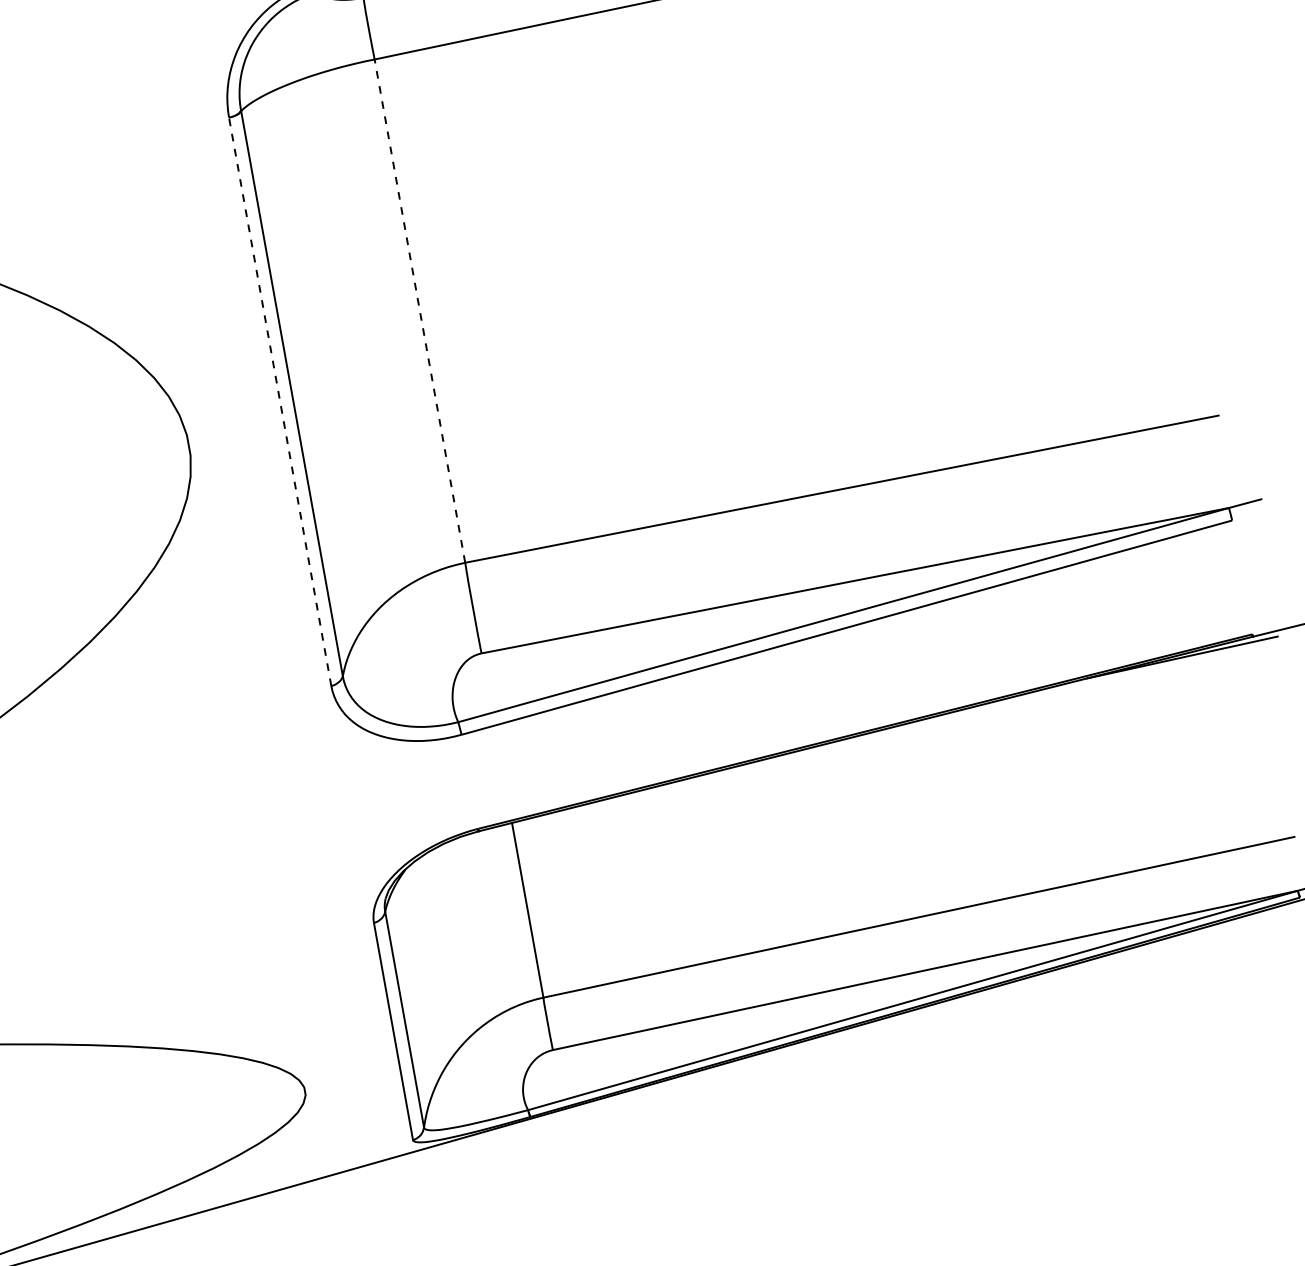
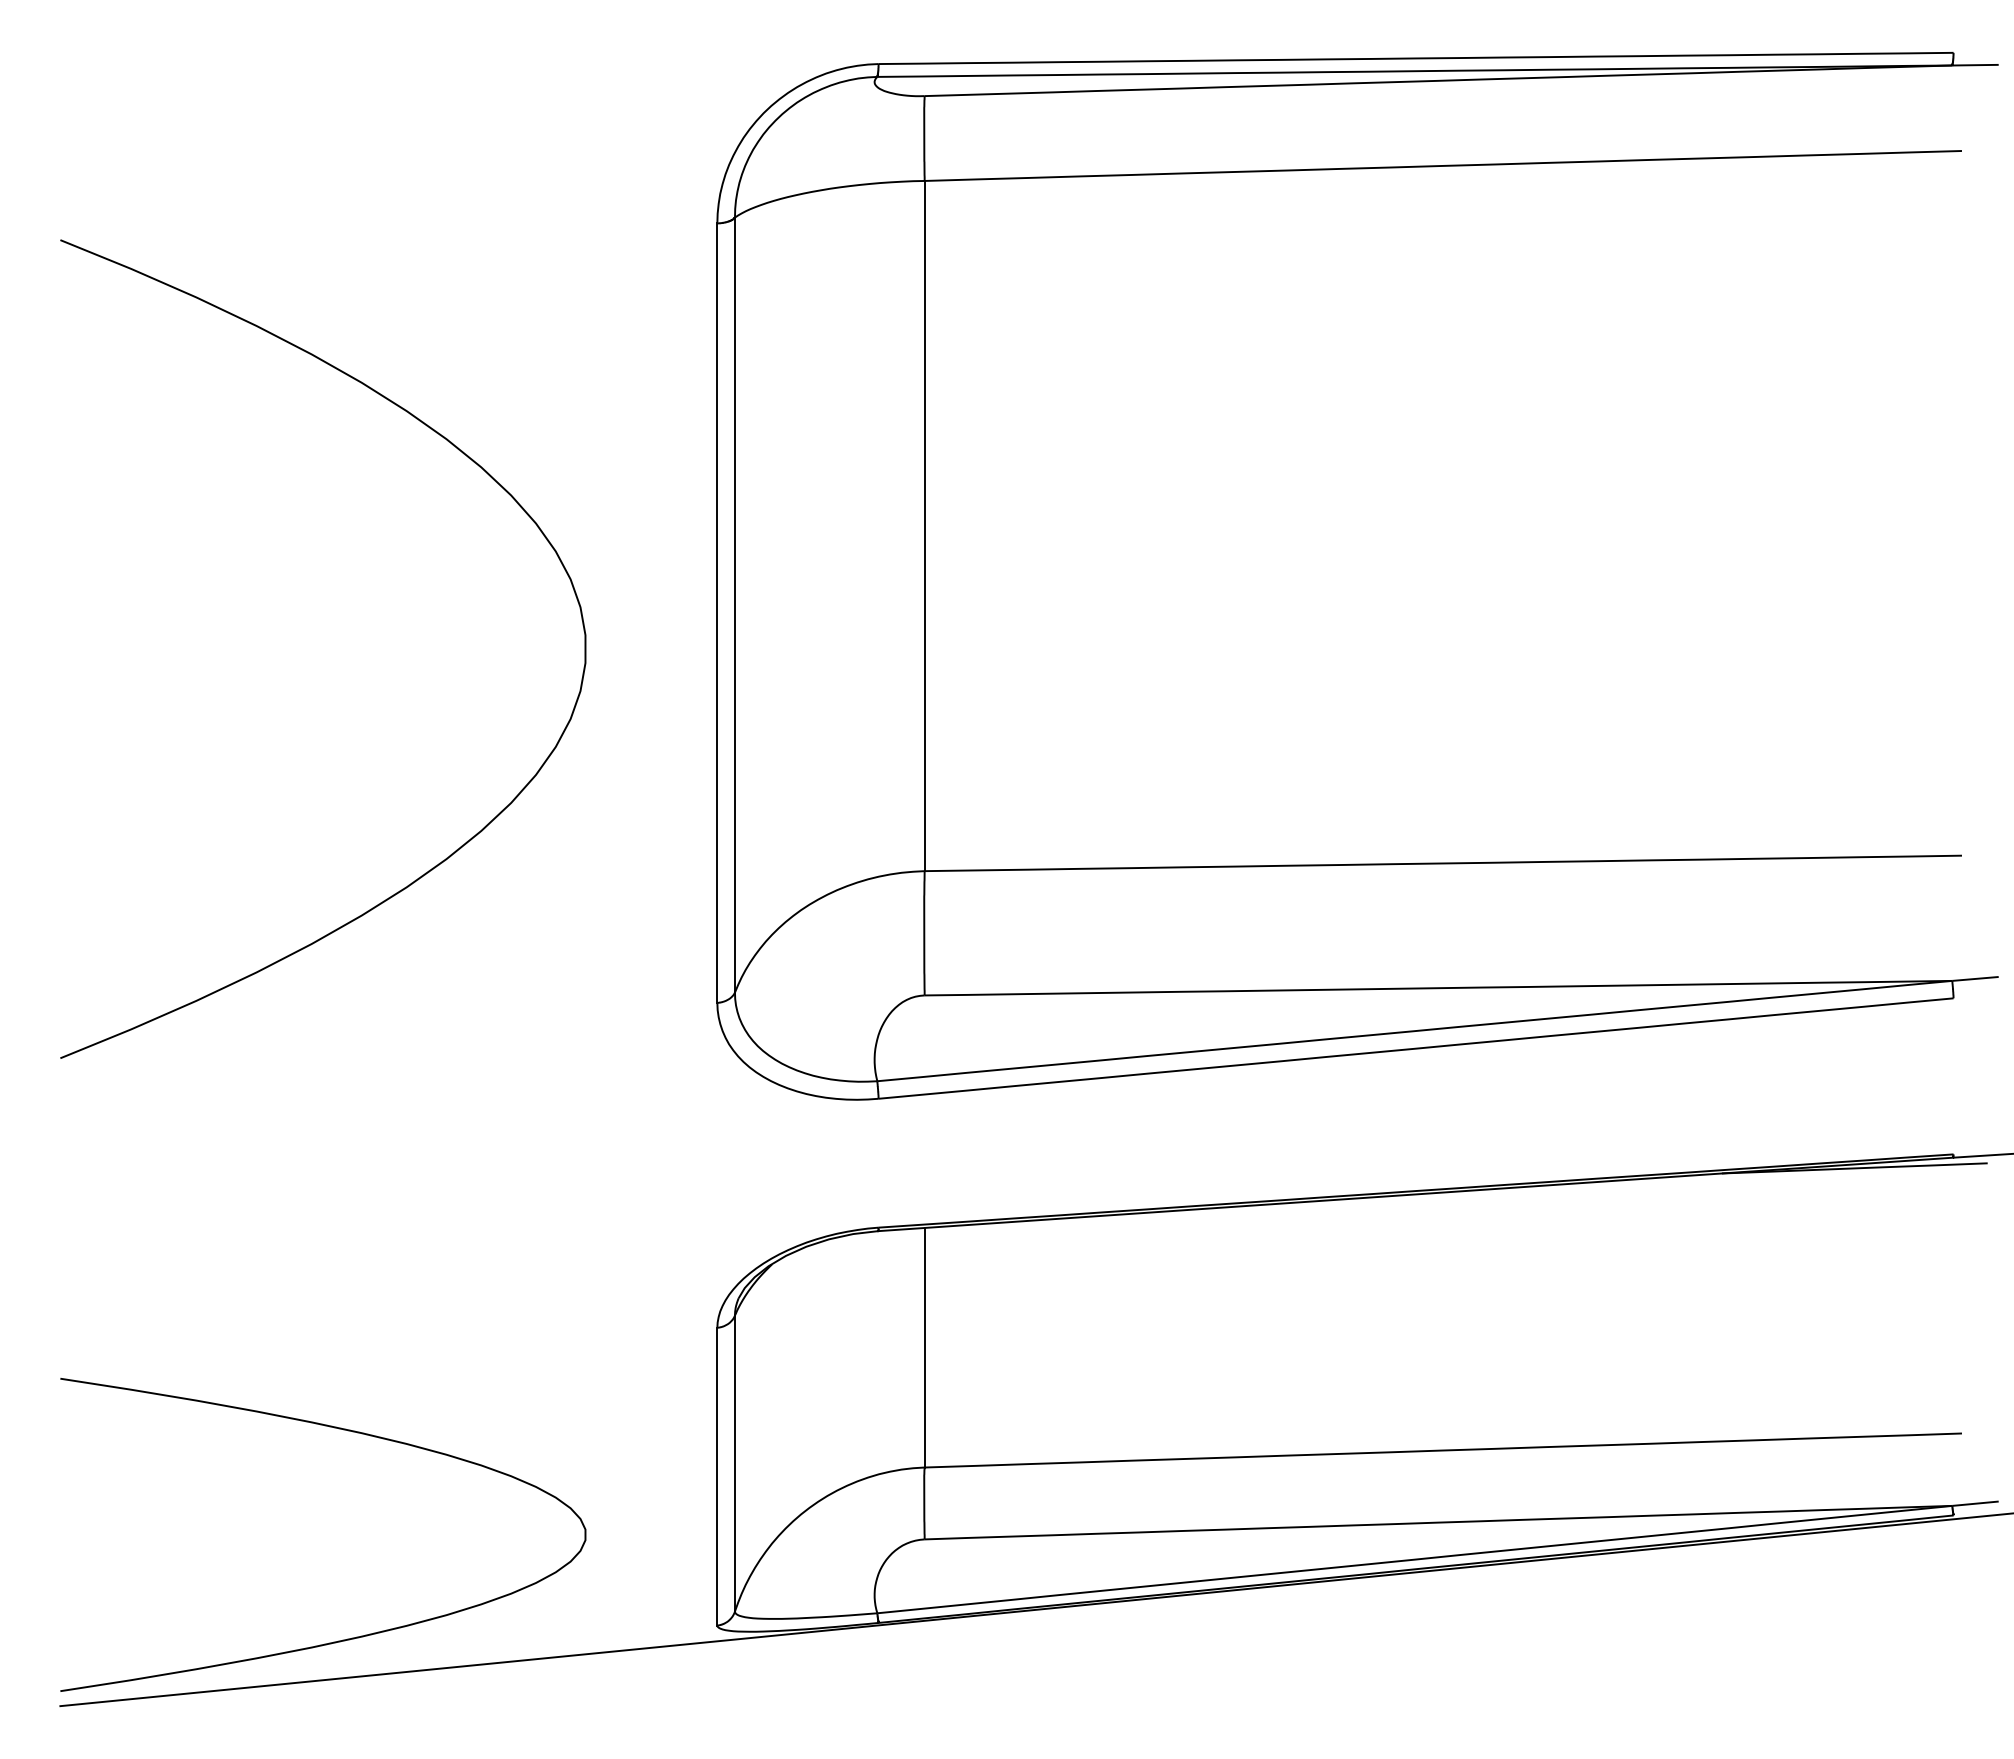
line: (419, 310) -> (924, 525), dashed -> solid
line: (280, 402) -> (717, 613), dashed -> solid

